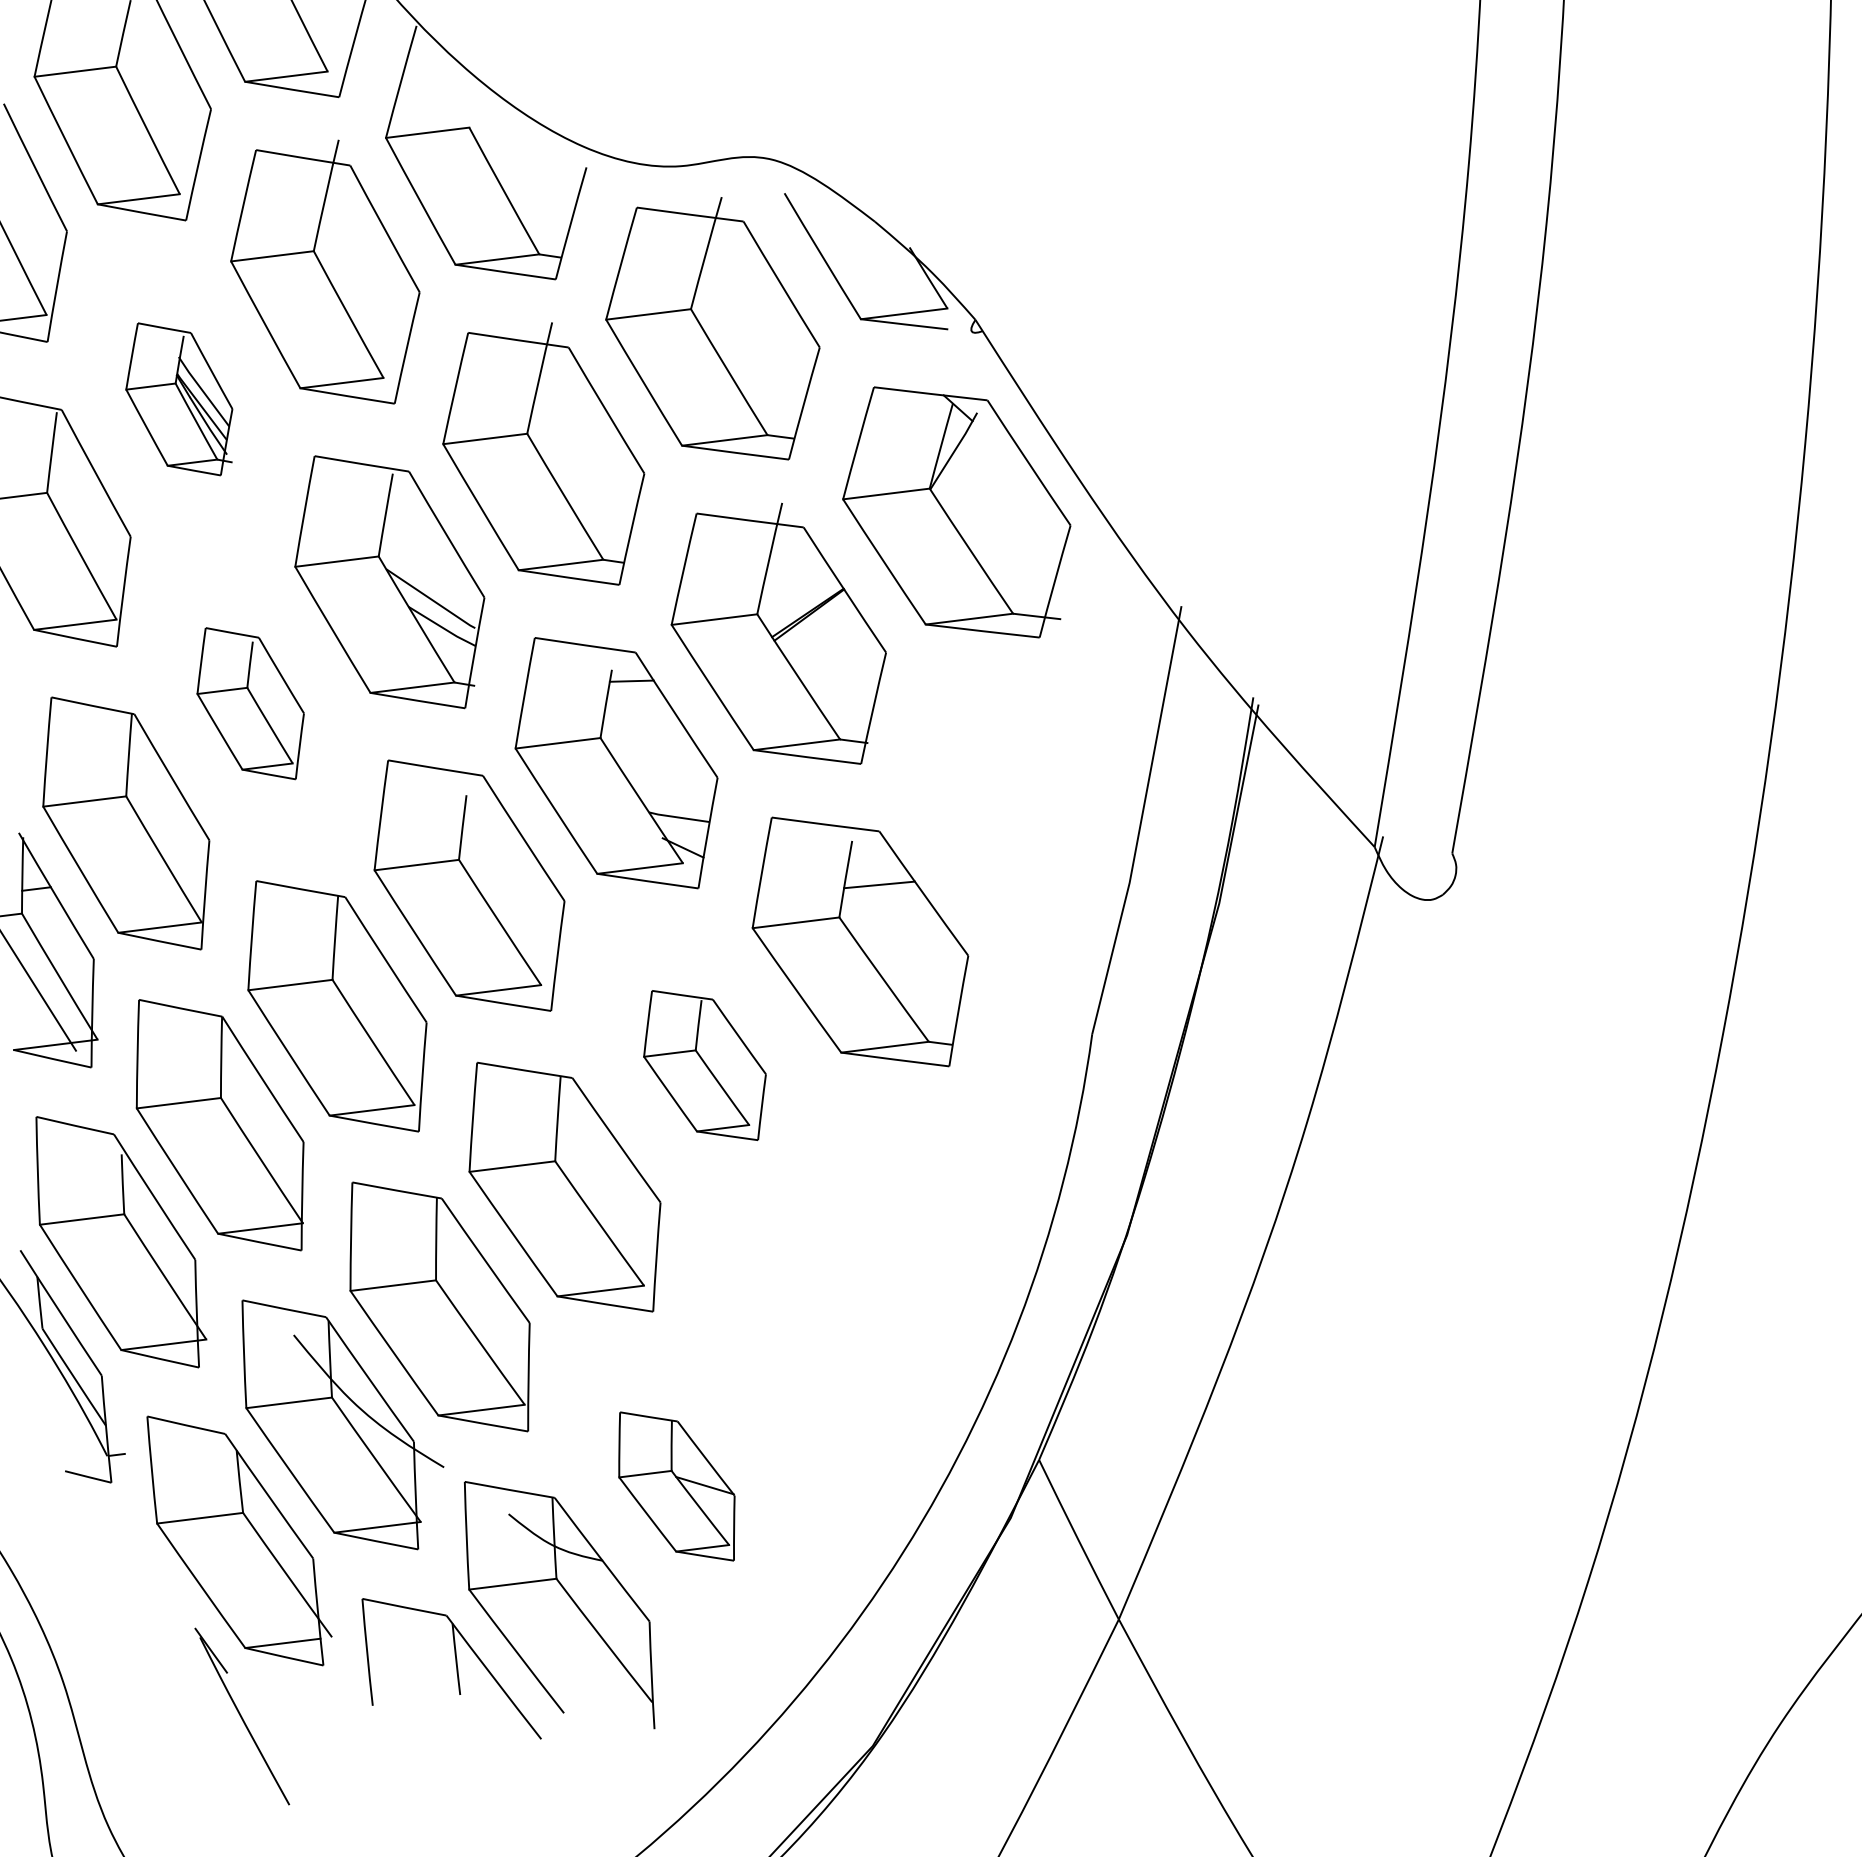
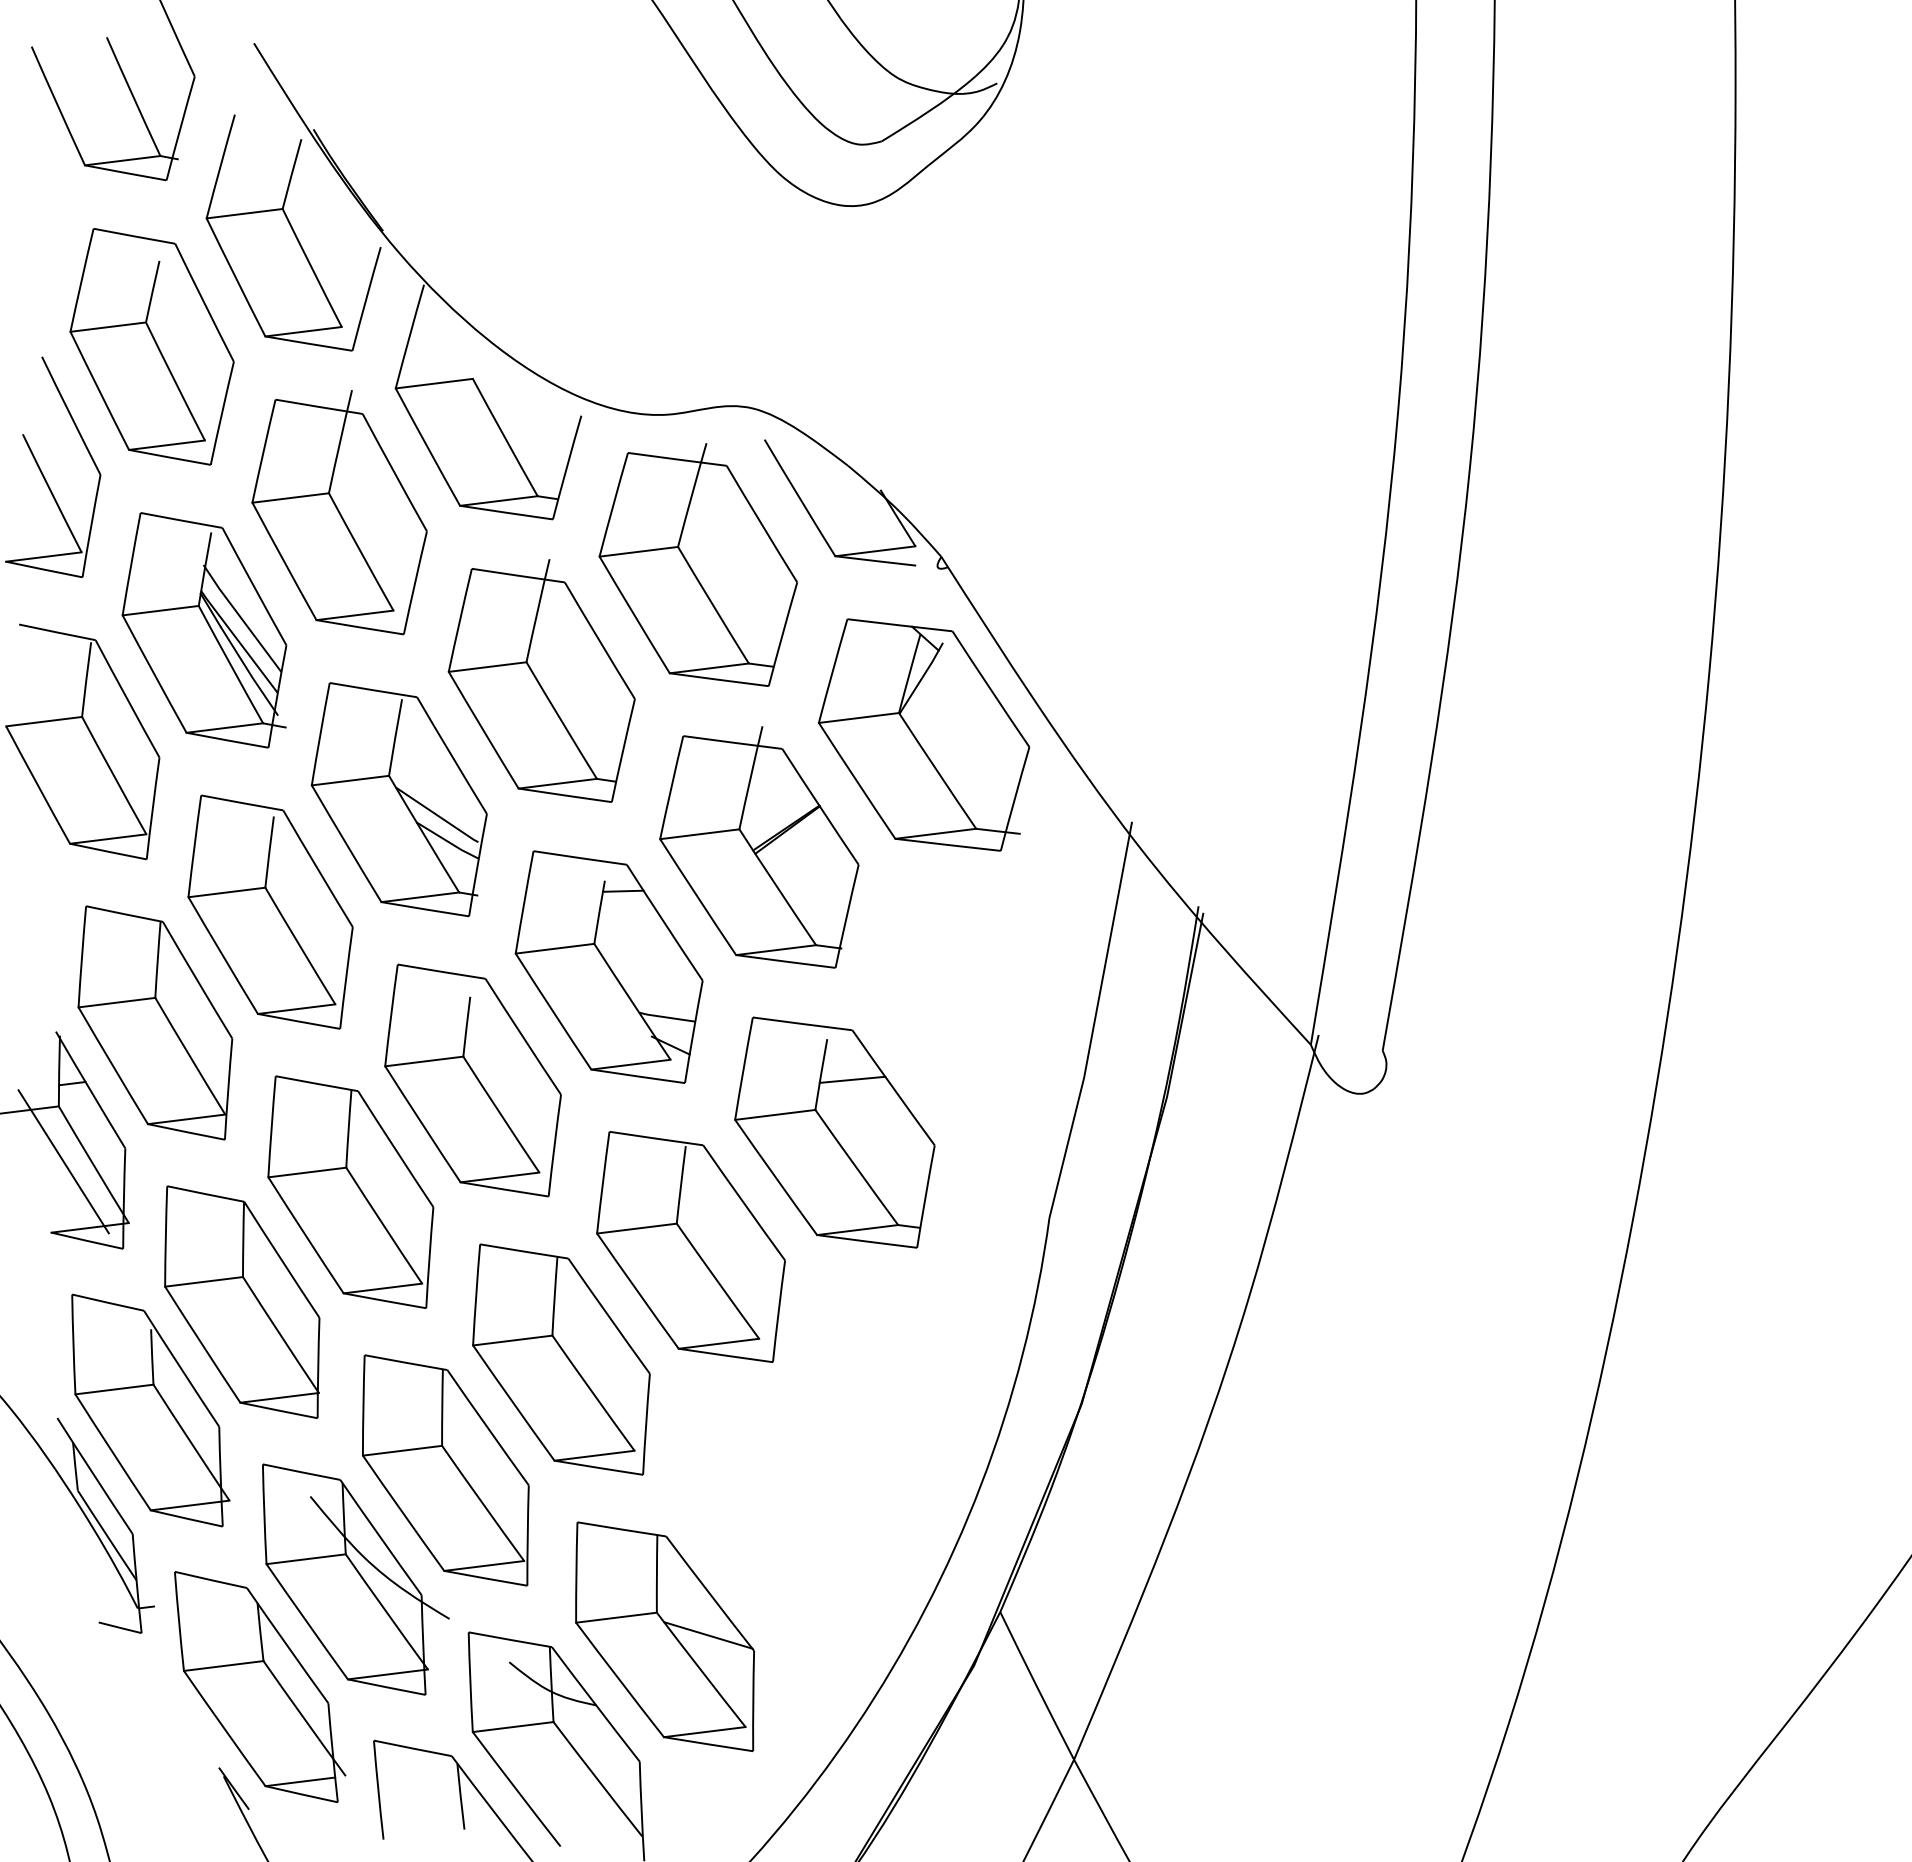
part: (179, 399) -> (204, 630), size x1.67
part: (250, 703) -> (270, 911), size x1.67
part: (704, 1064) -> (690, 1246), size x1.67
part: (676, 1486) -> (664, 1636), size x1.67

